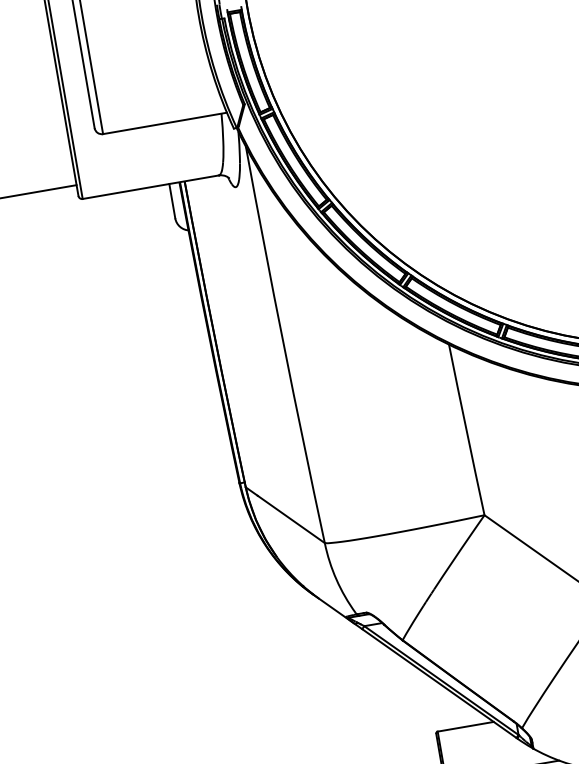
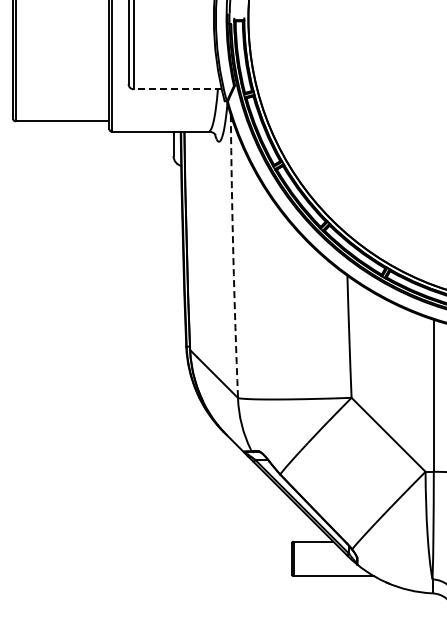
line: (164, 123) -> (177, 89), solid -> dashed
arc: (284, 345) -> (233, 256), solid -> dashed

